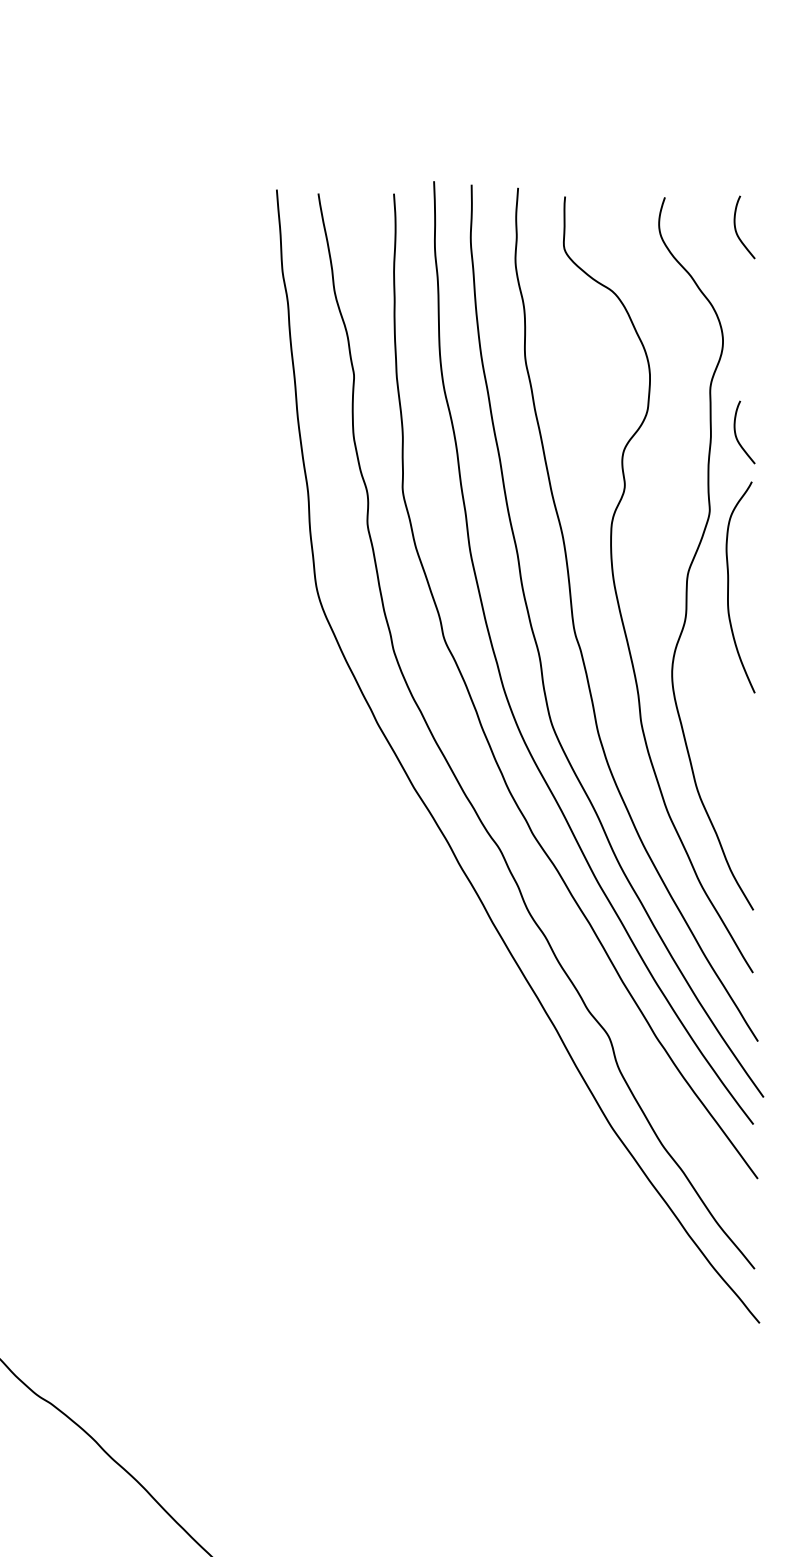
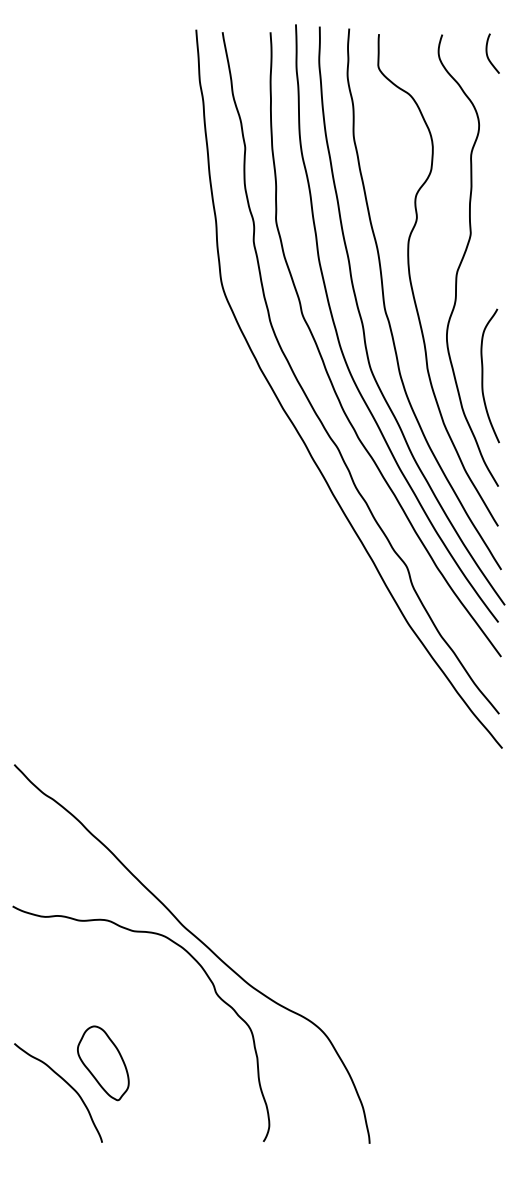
curve: (737, 435) -> (488, 185), removed
curve: (729, 586) -> (483, 375), moved

